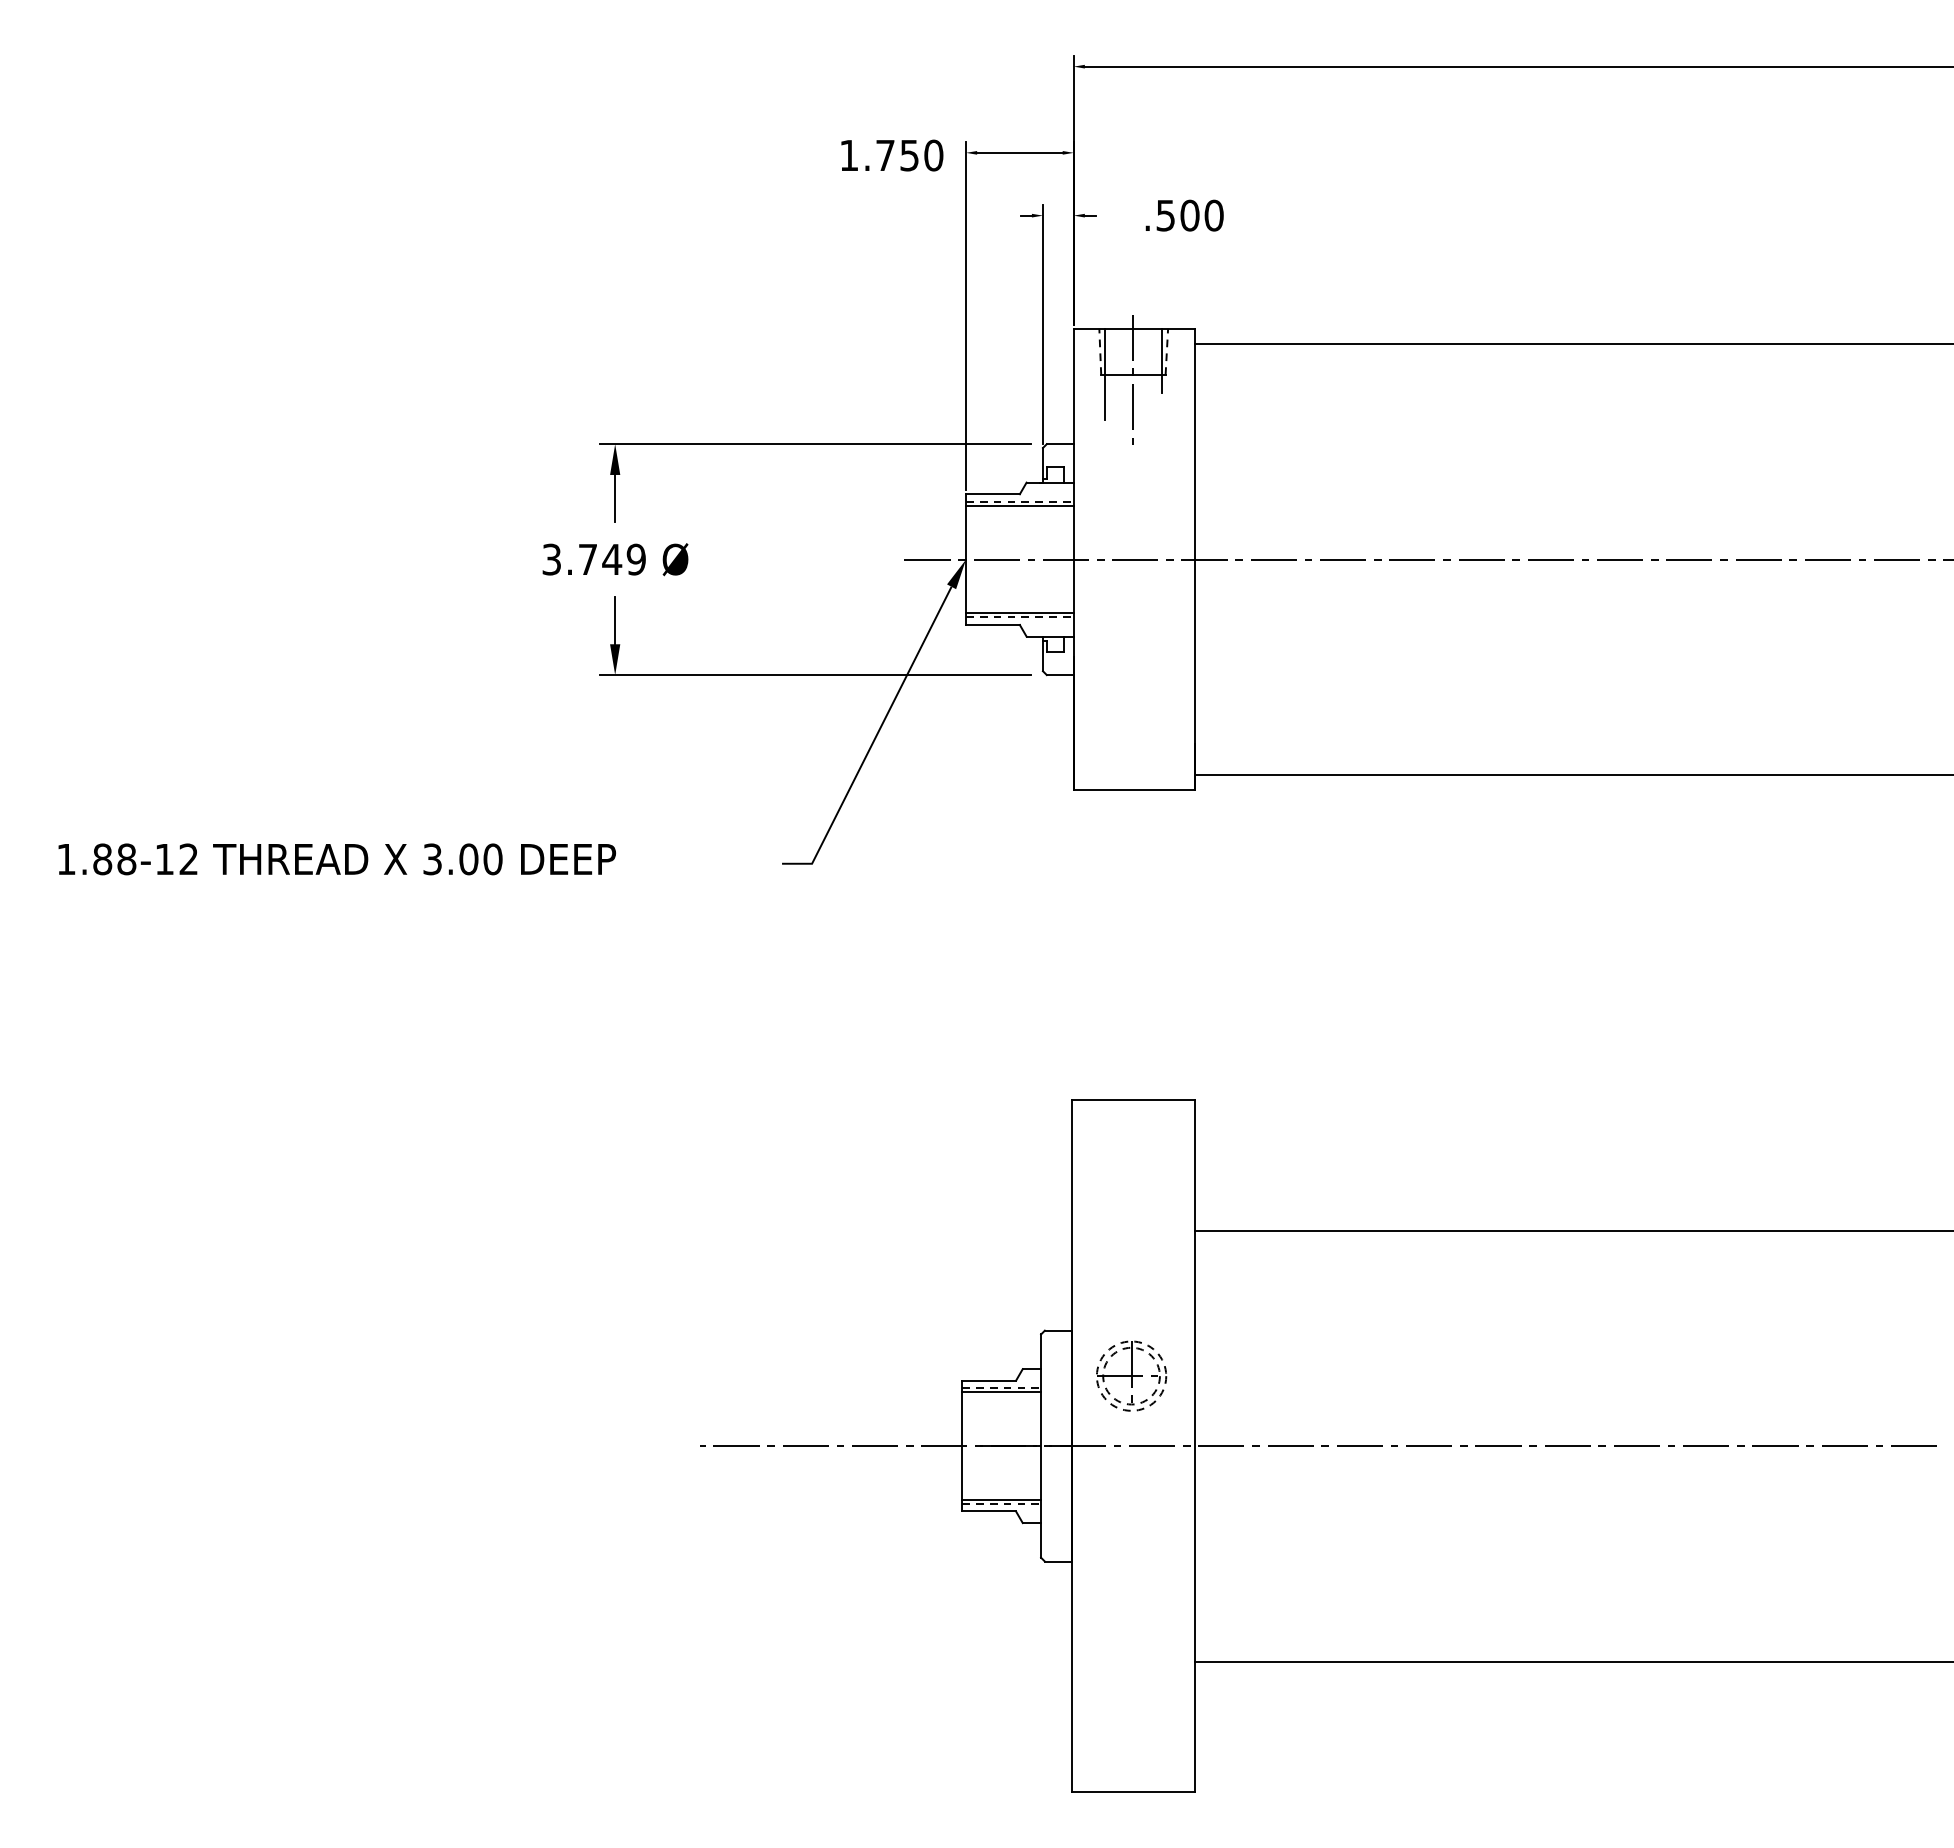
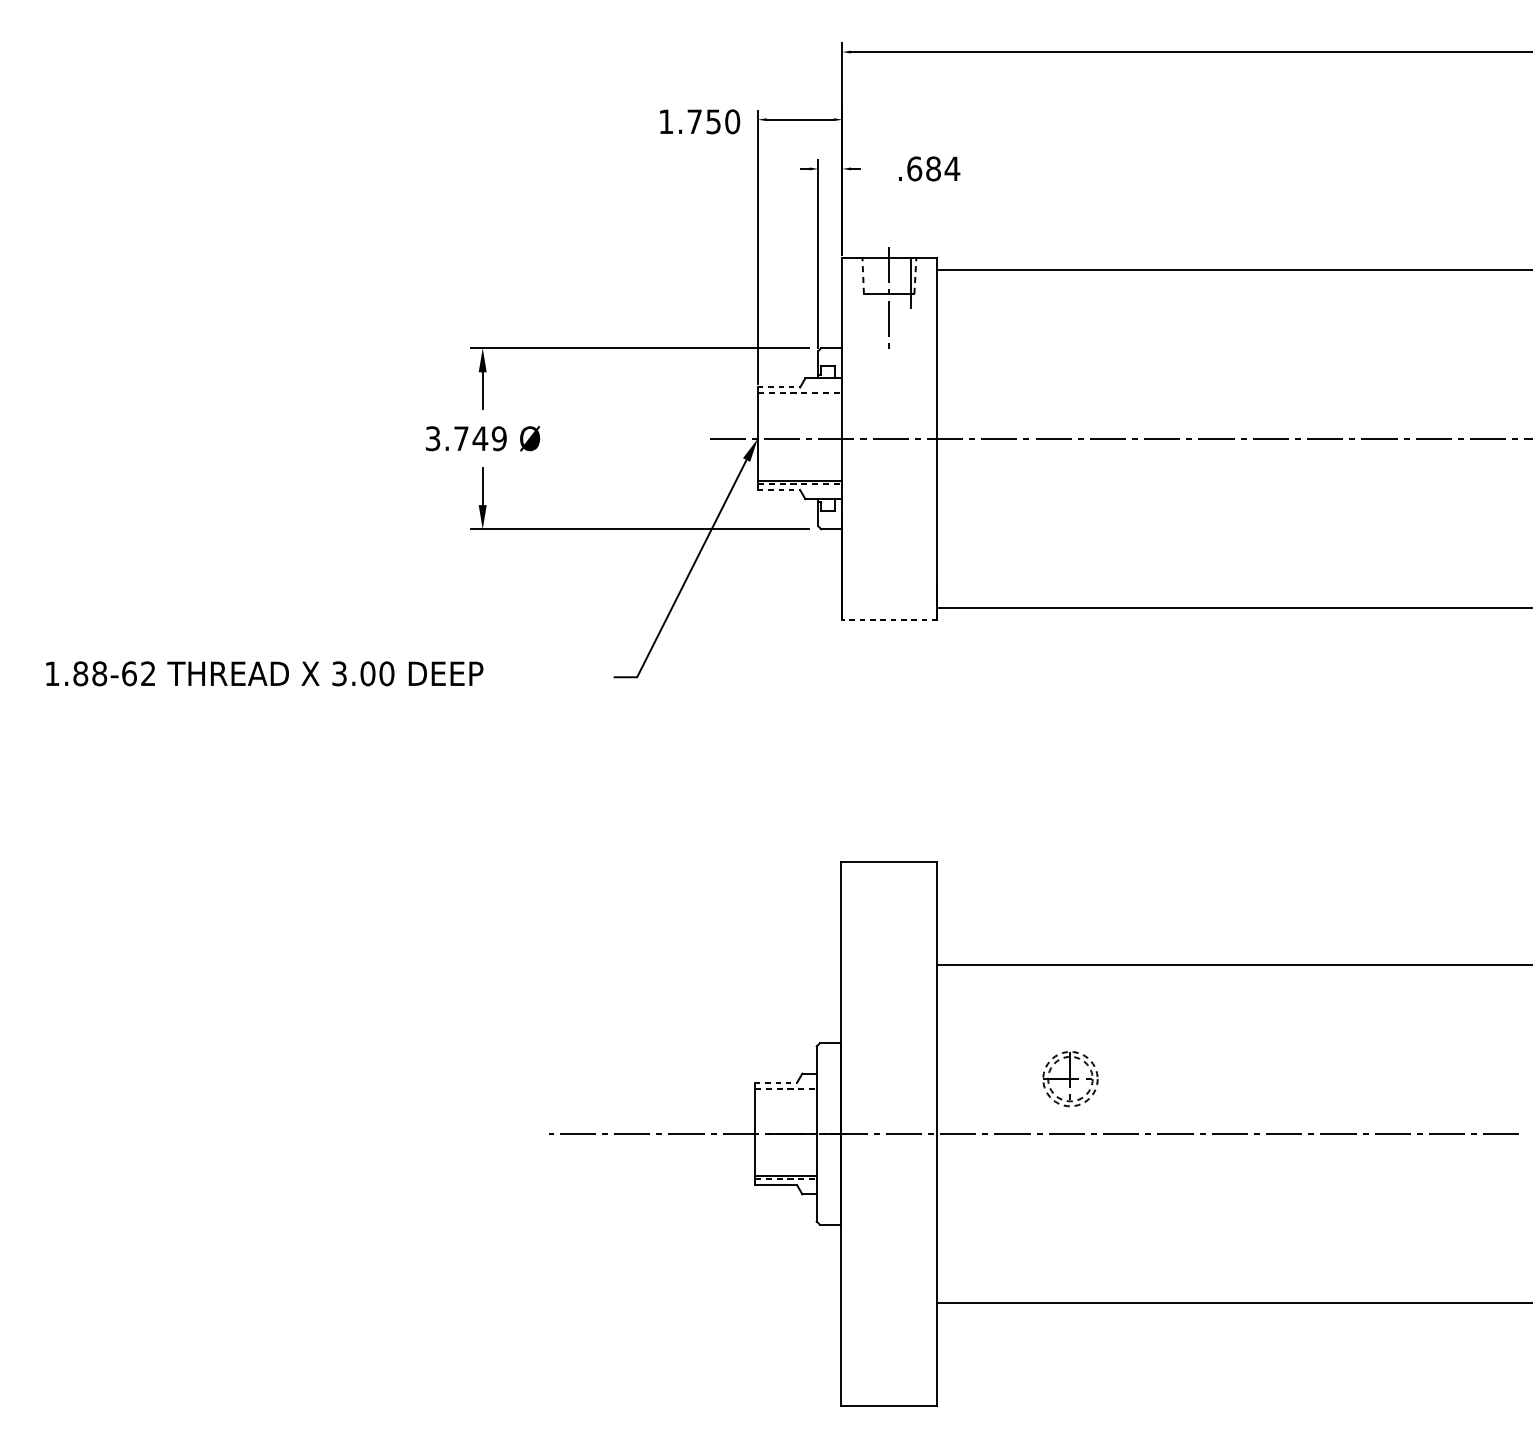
text: (1190, 215) -> (933, 168), .500 -> .684
line: (1105, 374) -> (867, 293), removed
line: (992, 494) -> (778, 387), solid -> dashed
line: (1019, 505) -> (799, 396), removed
line: (992, 625) -> (778, 490), solid -> dashed
line: (1134, 790) -> (890, 619), solid -> dashed
text: (164, 859) -> (129, 673), 1.88-12 -> 1.88-62
part: (1131, 1375) -> (1070, 1078), moved
line: (989, 1380) -> (776, 1082), solid -> dashed
line: (1001, 1392) -> (785, 1091), removed

